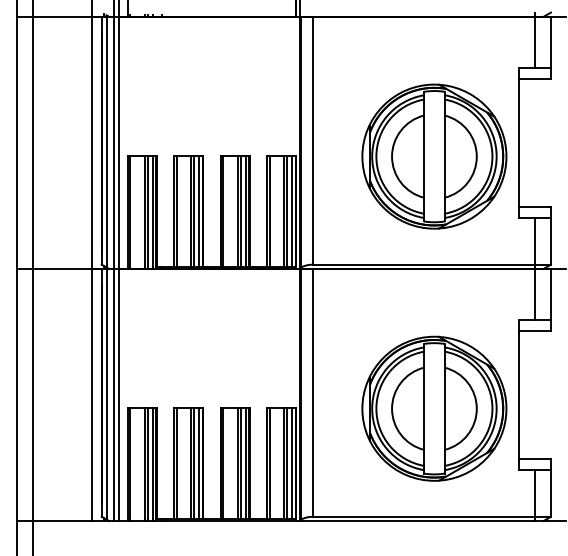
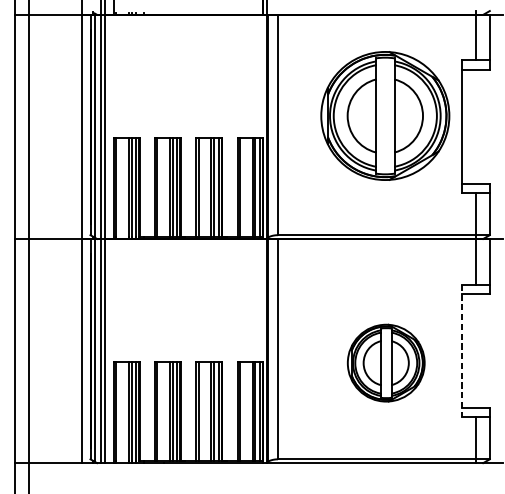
part: (434, 156) -> (385, 115), moved
line: (519, 395) -> (461, 351), solid -> dashed
part: (434, 408) -> (386, 363), size x0.6

